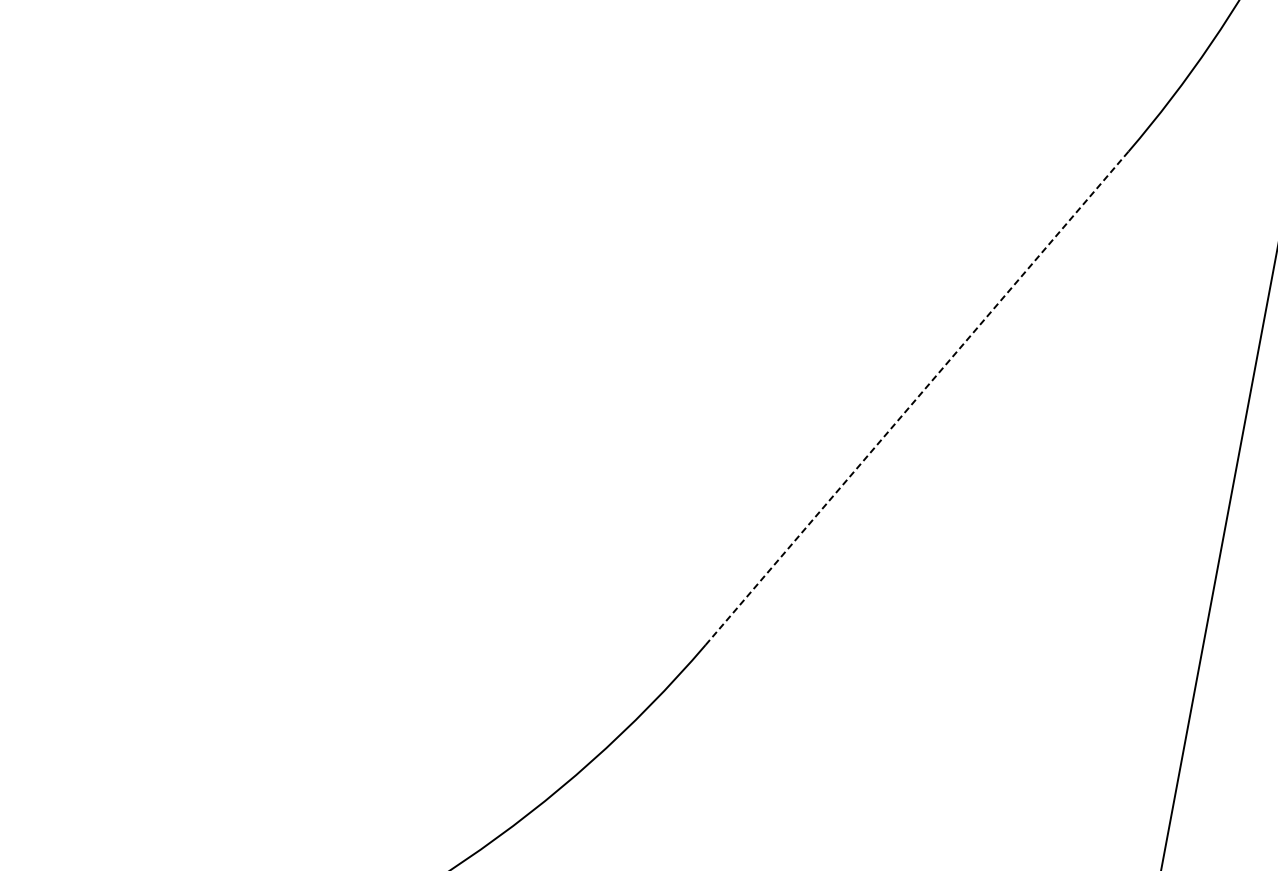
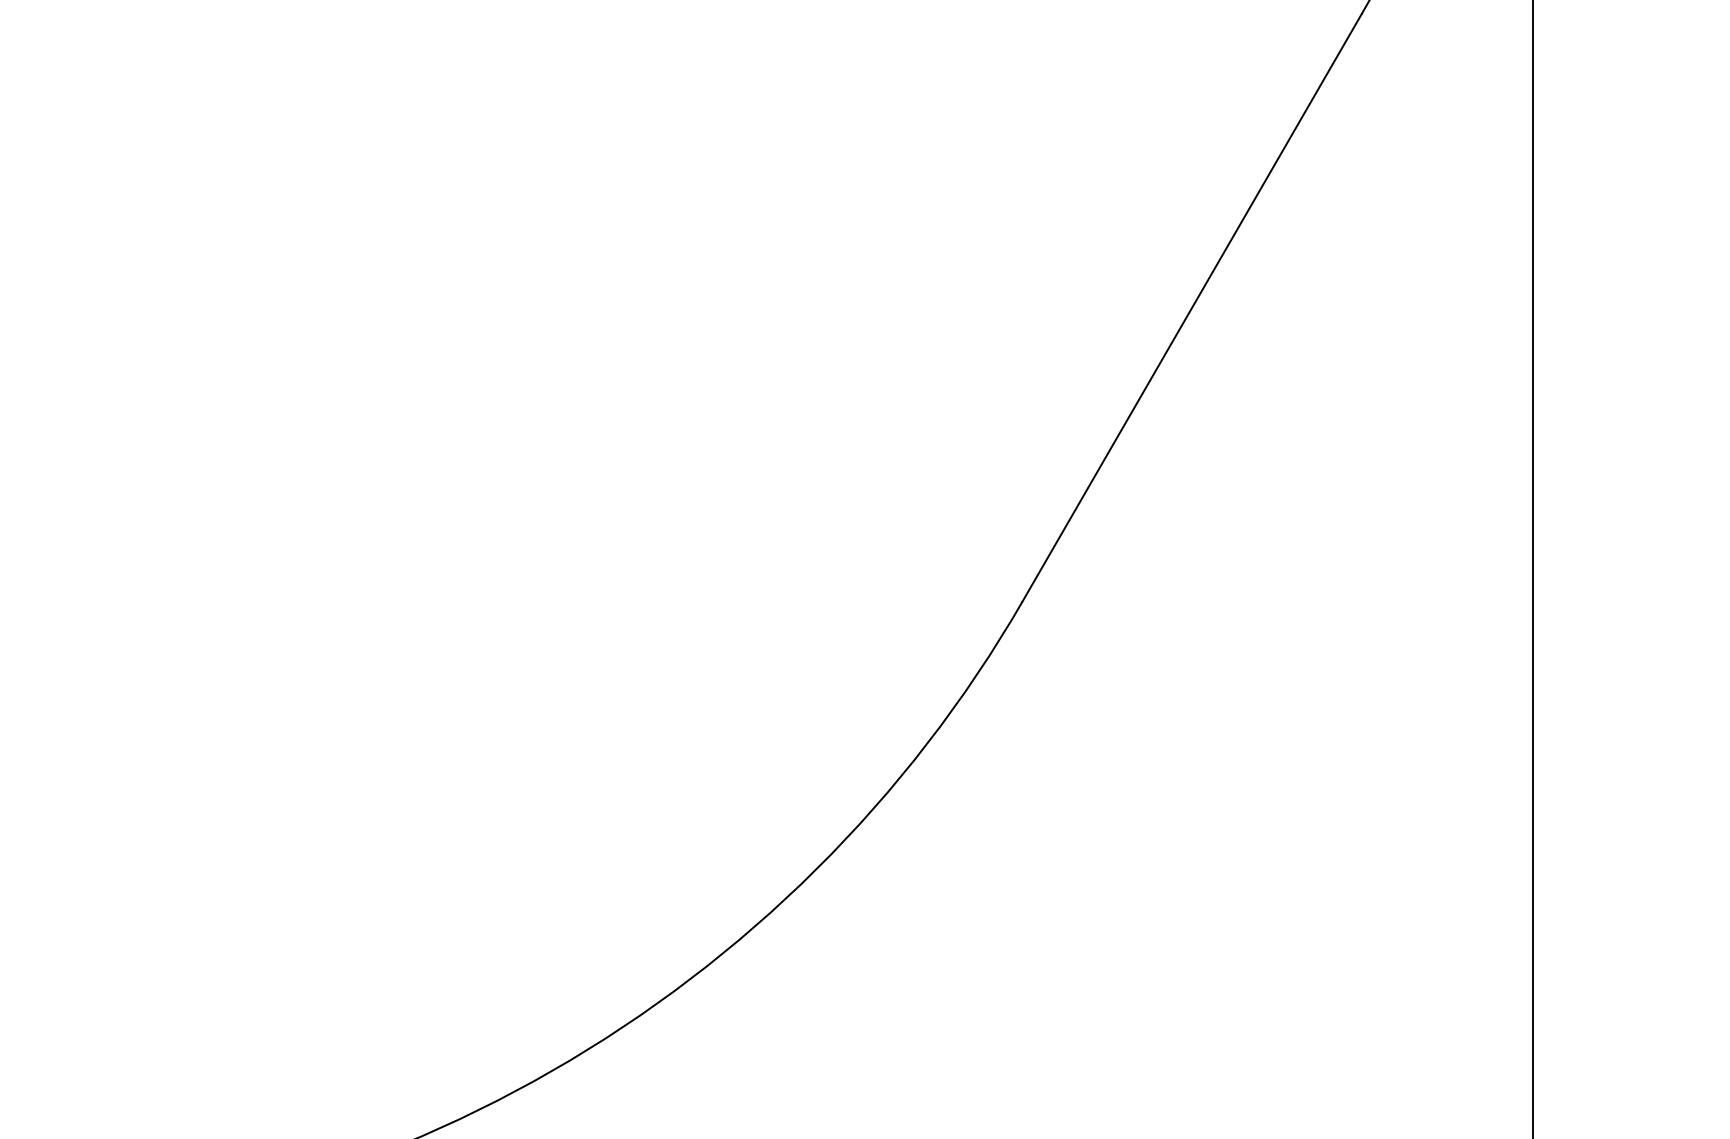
line: (917, 398) -> (1192, 307), dashed -> solid

